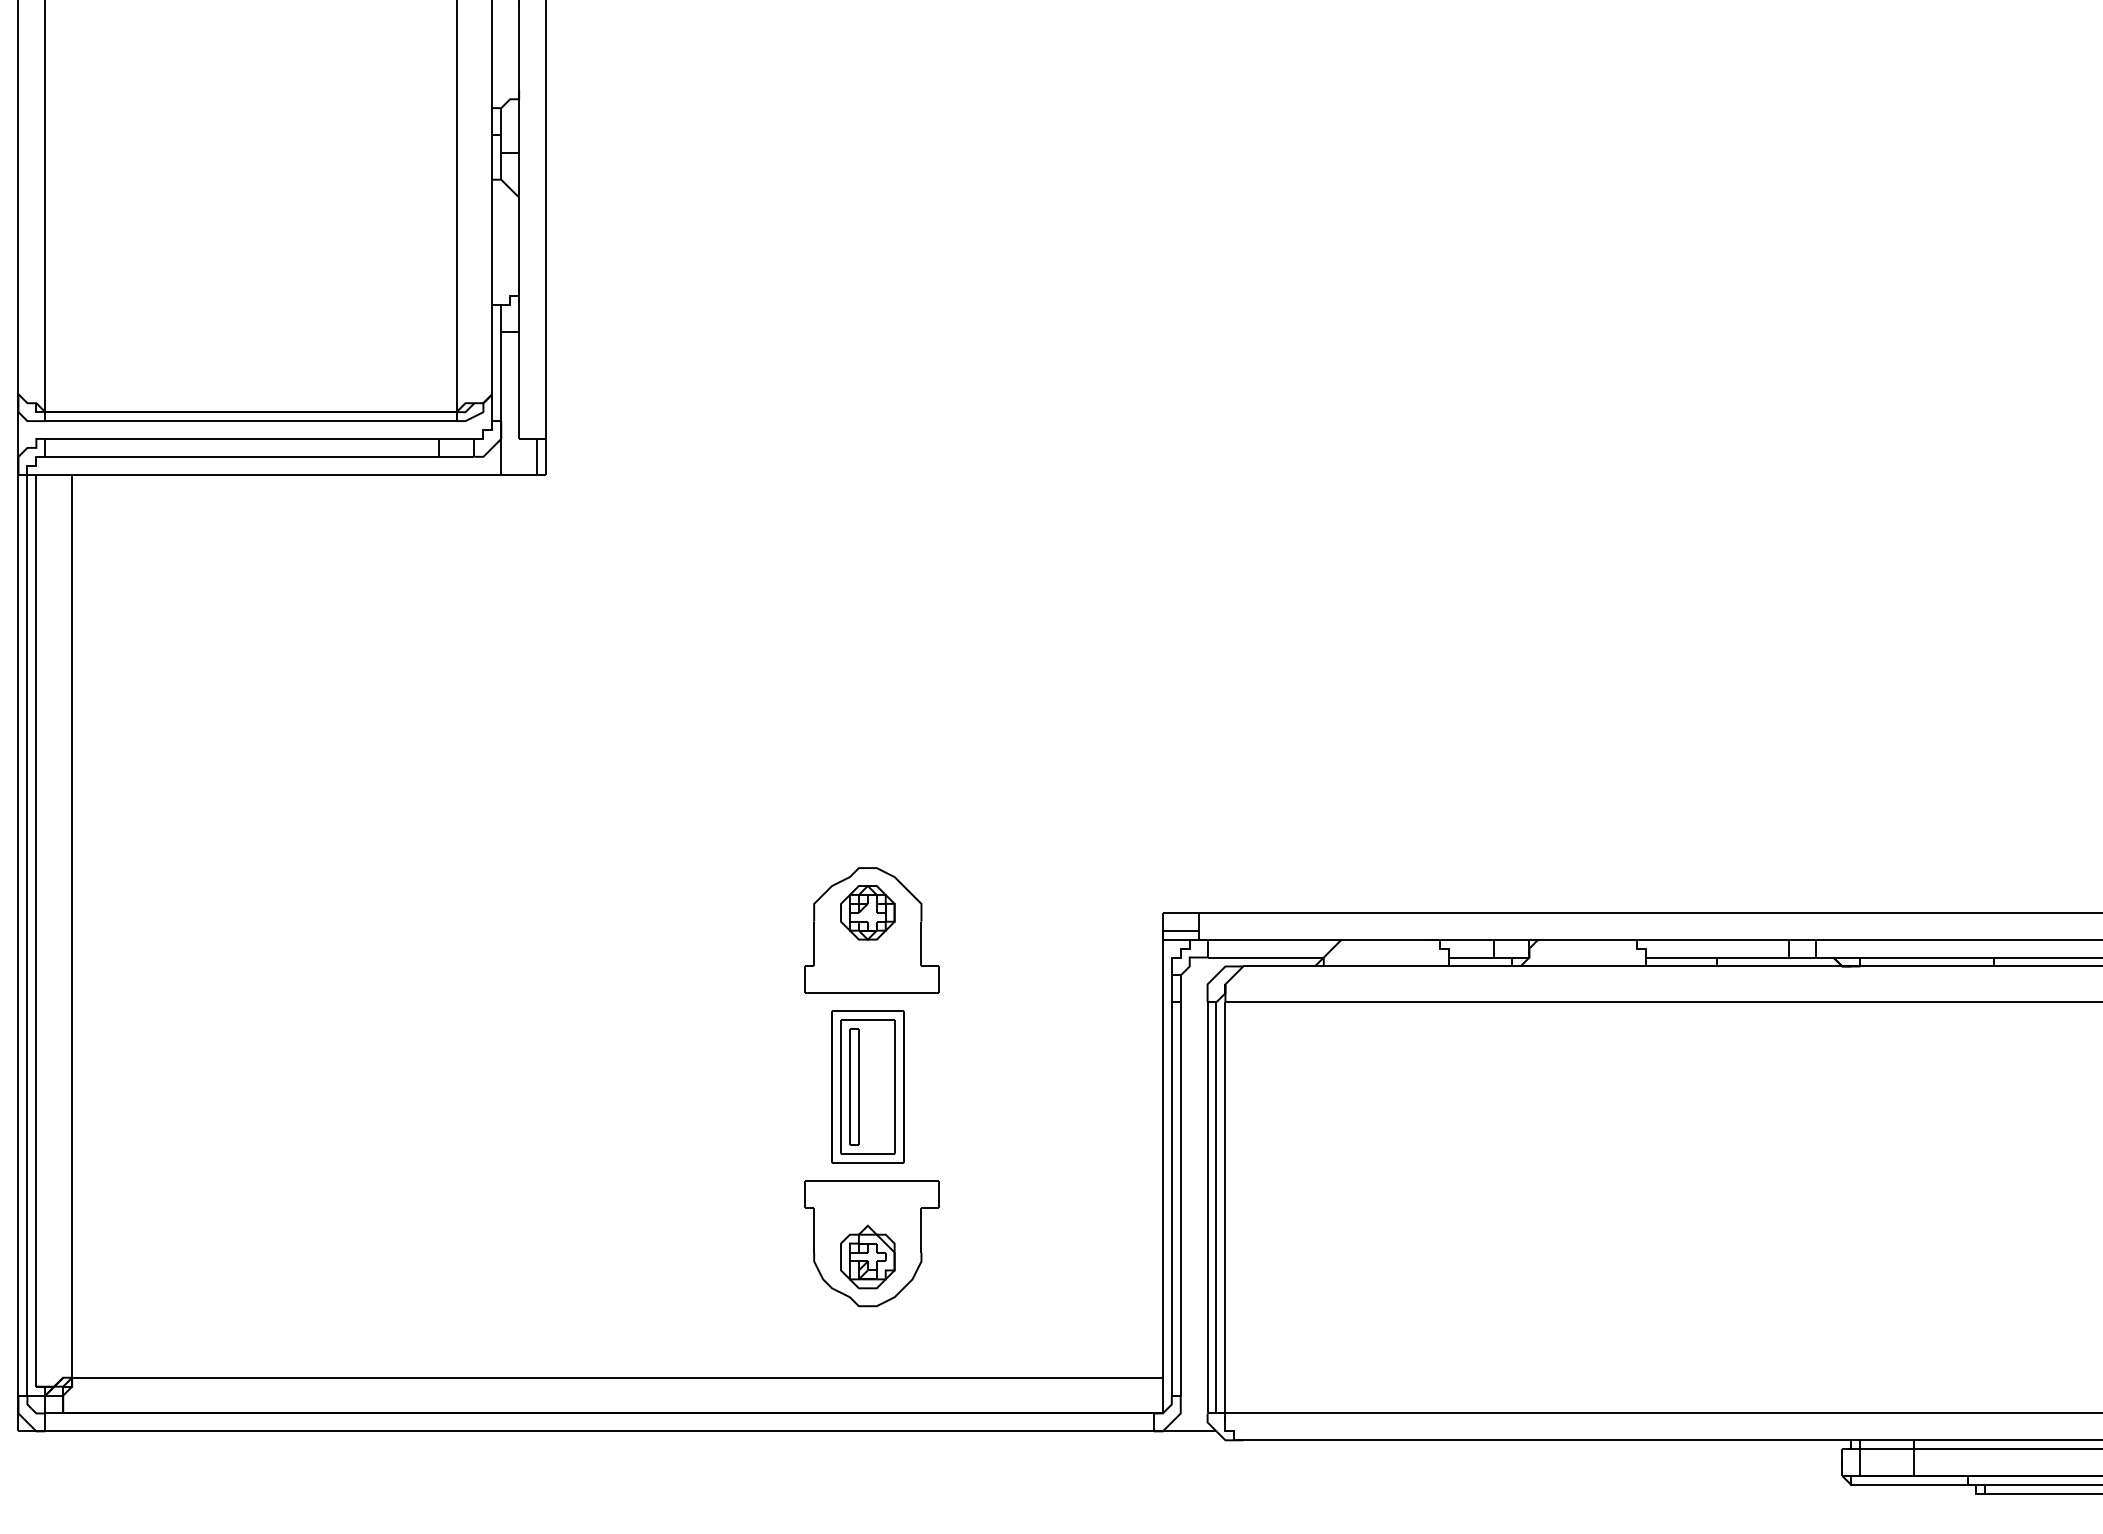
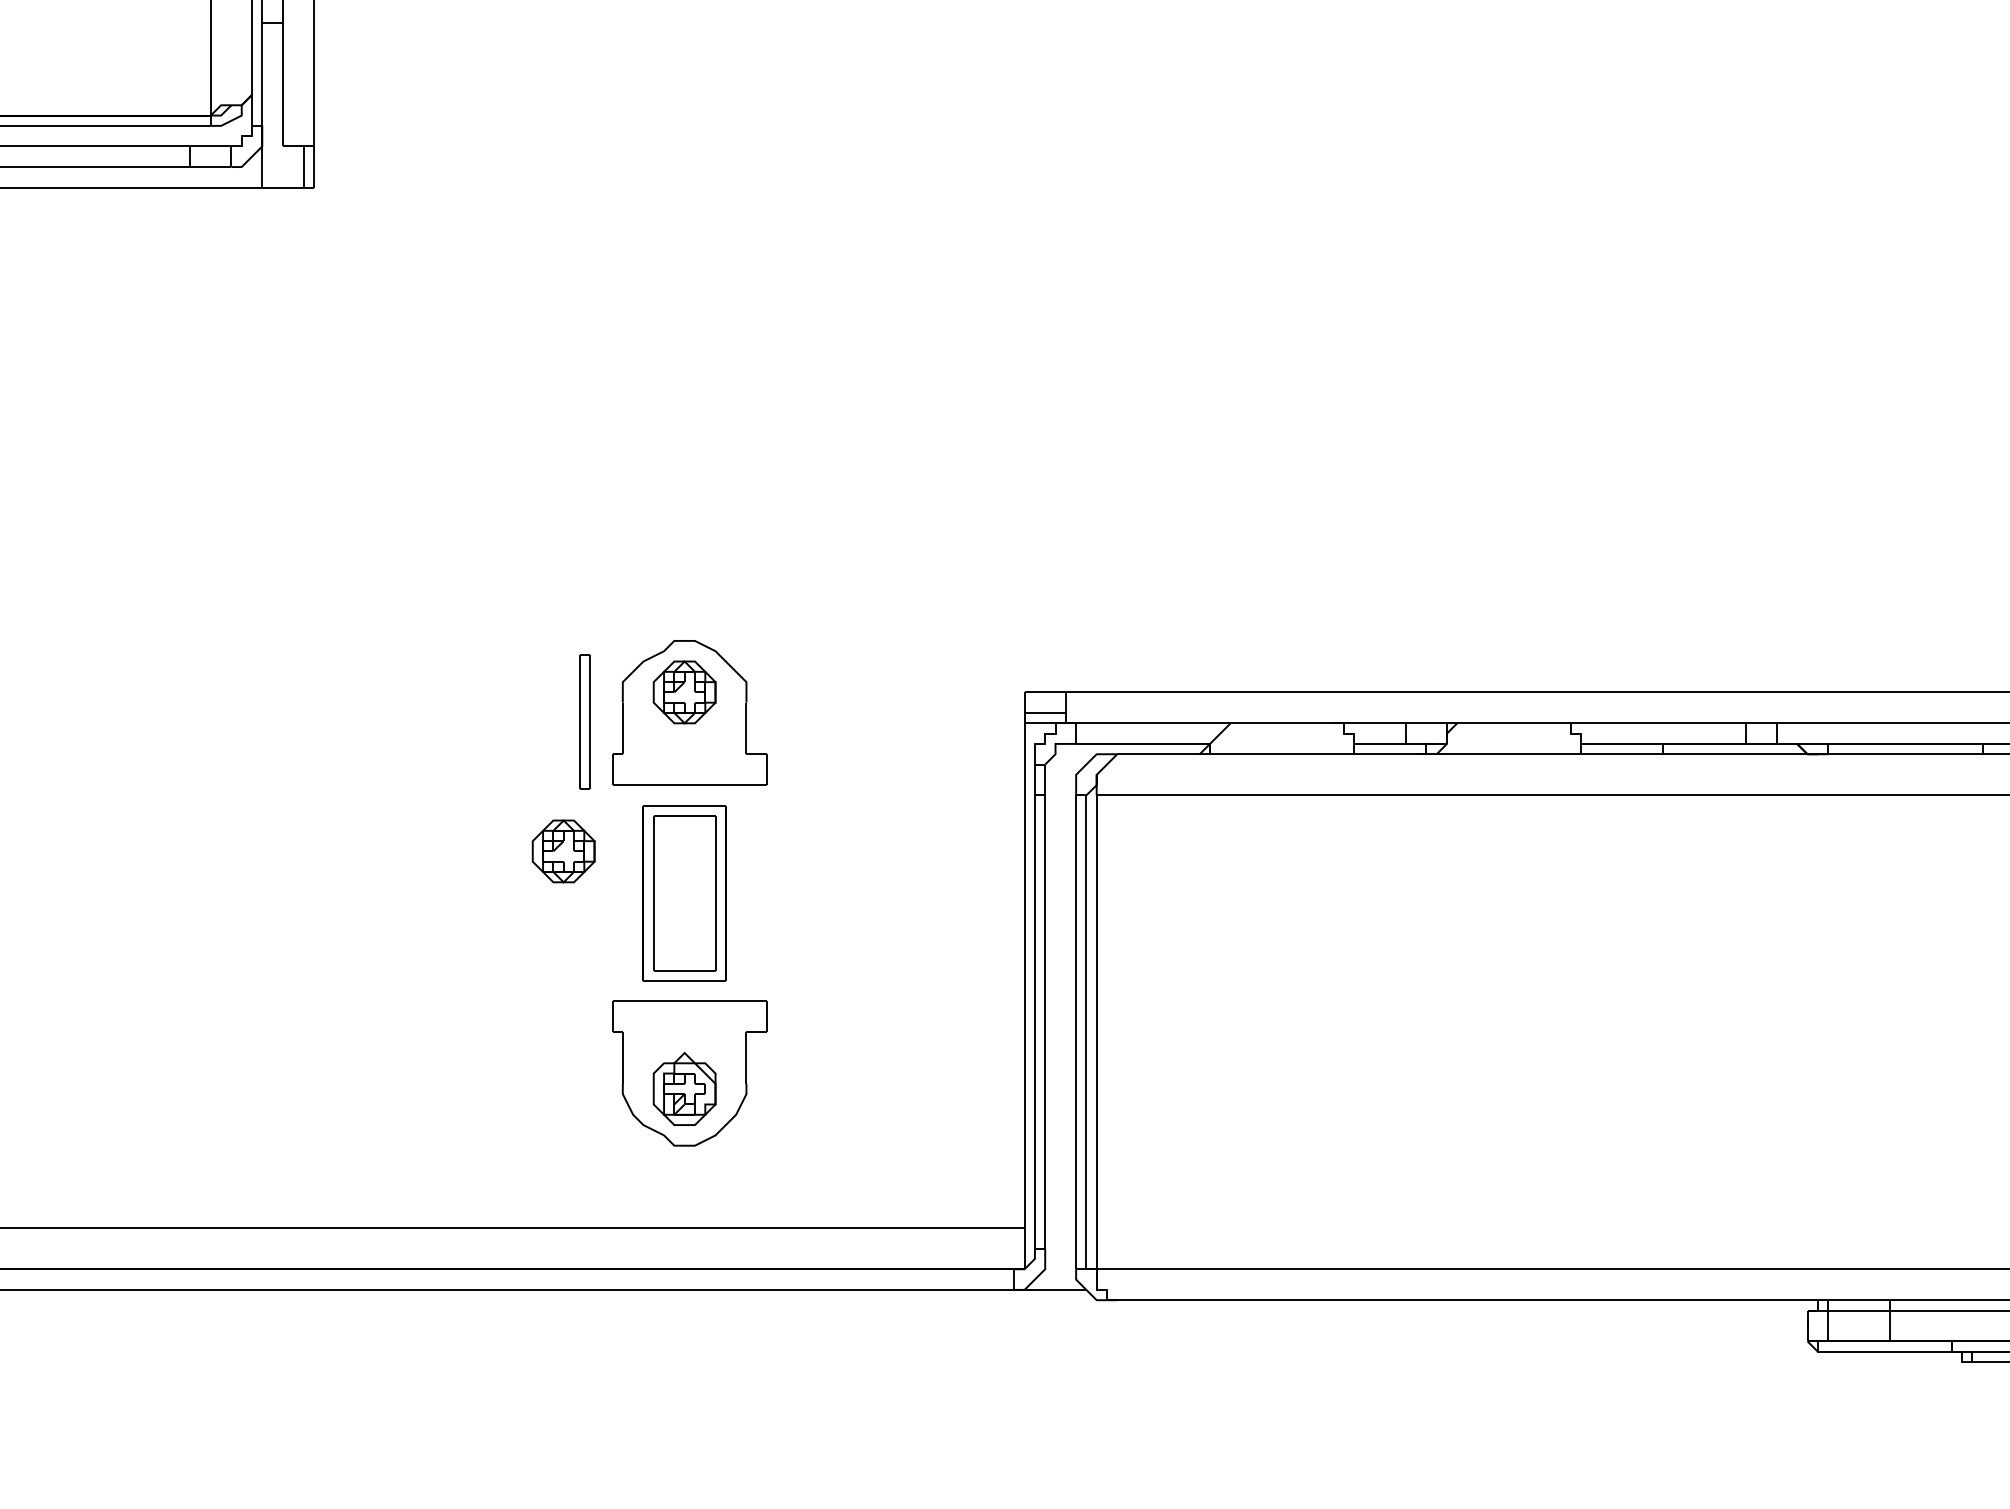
part: (762, 1050) -> (563, 851), added
part: (854, 1086) -> (585, 720), moved

